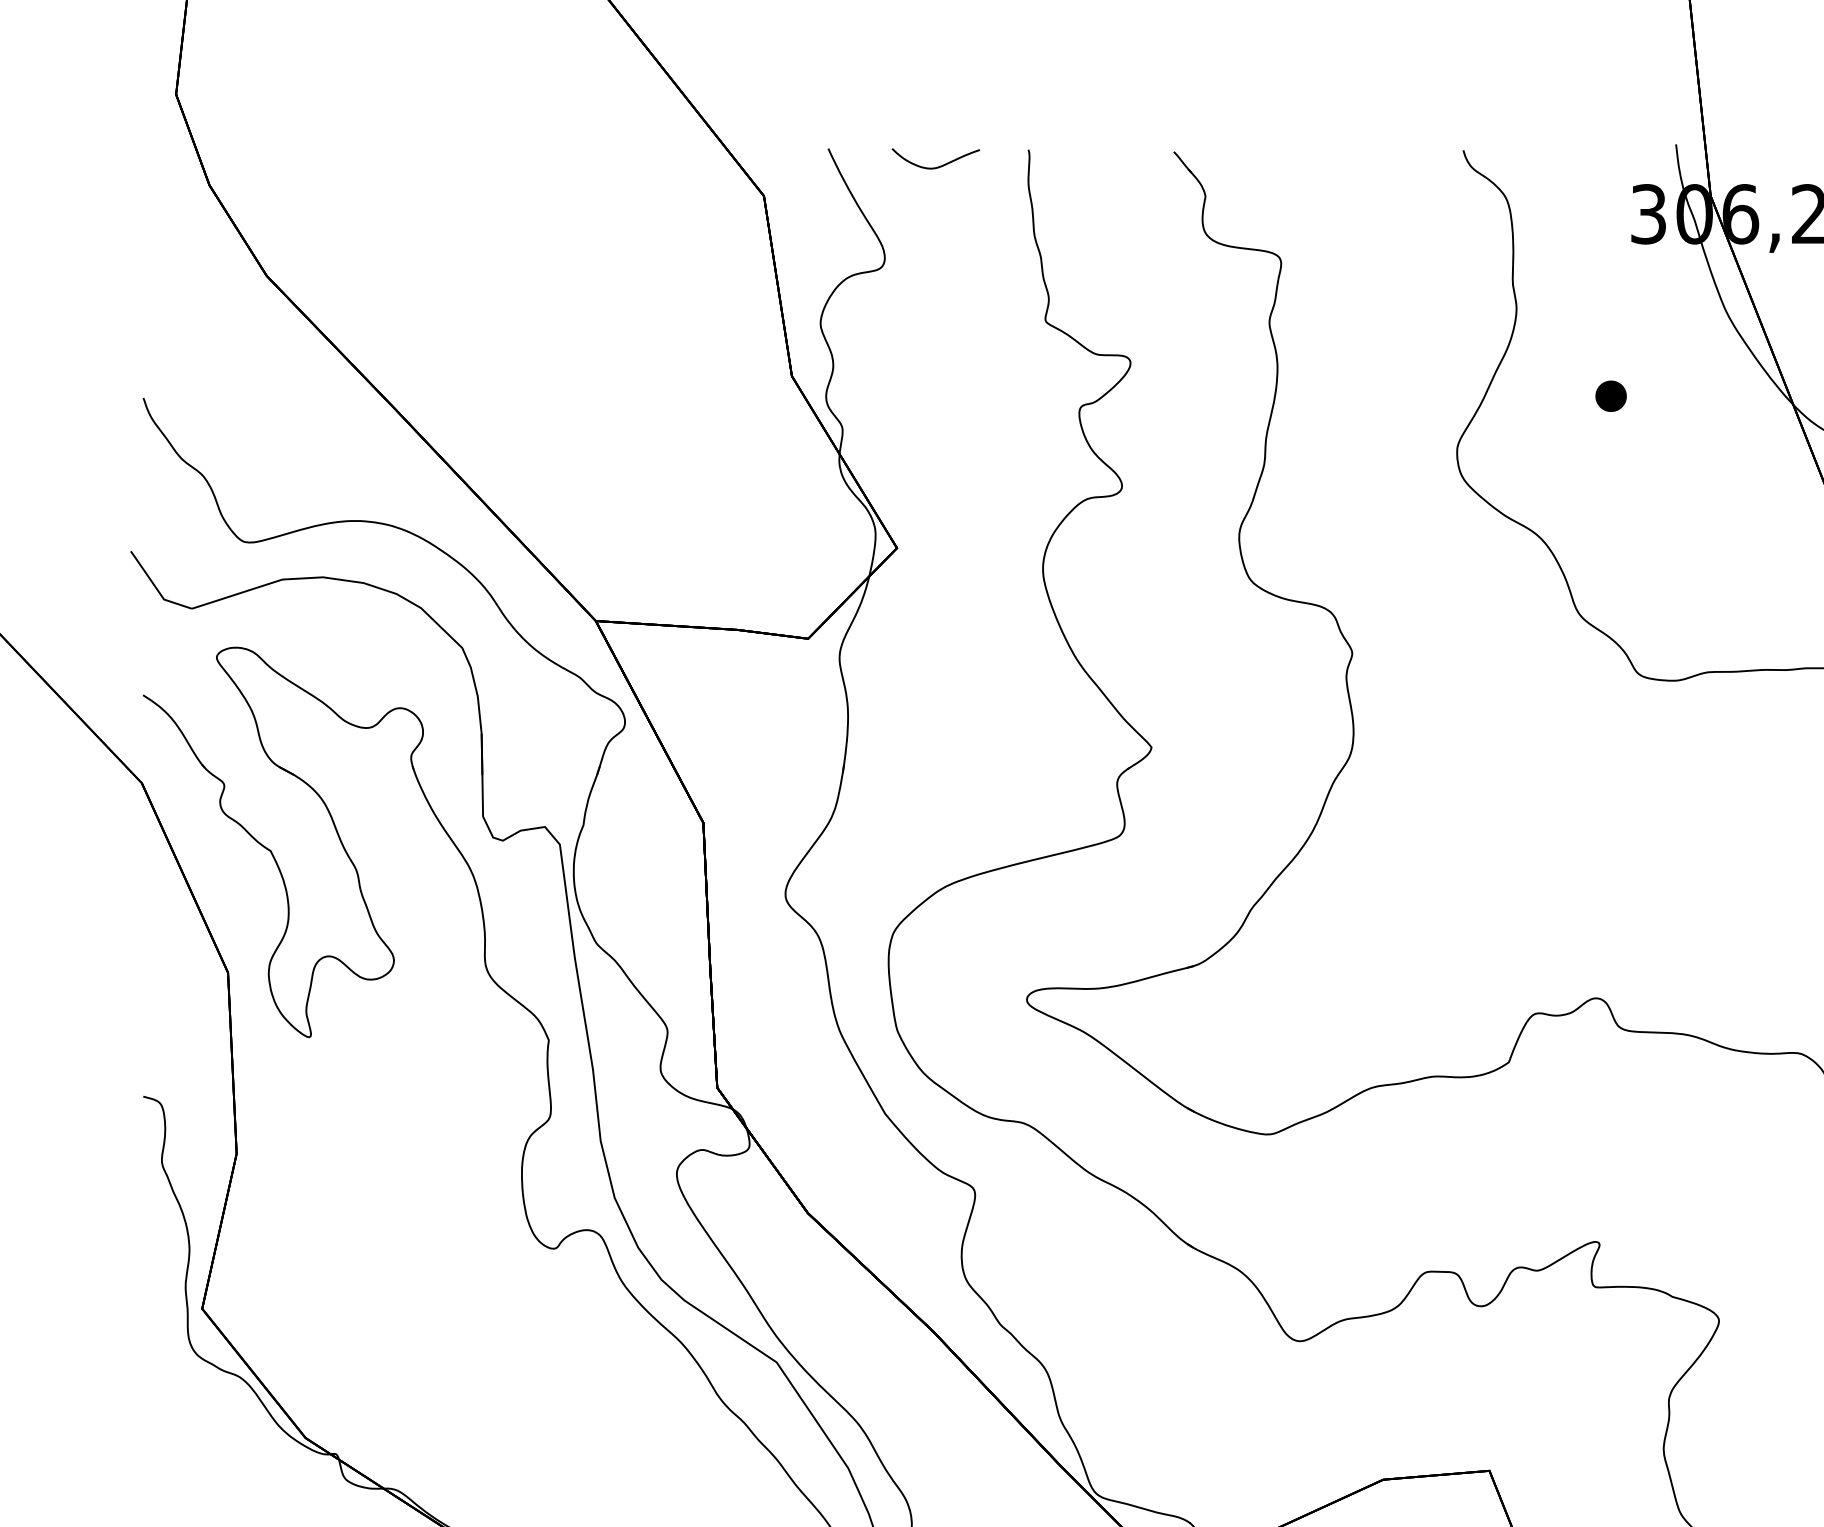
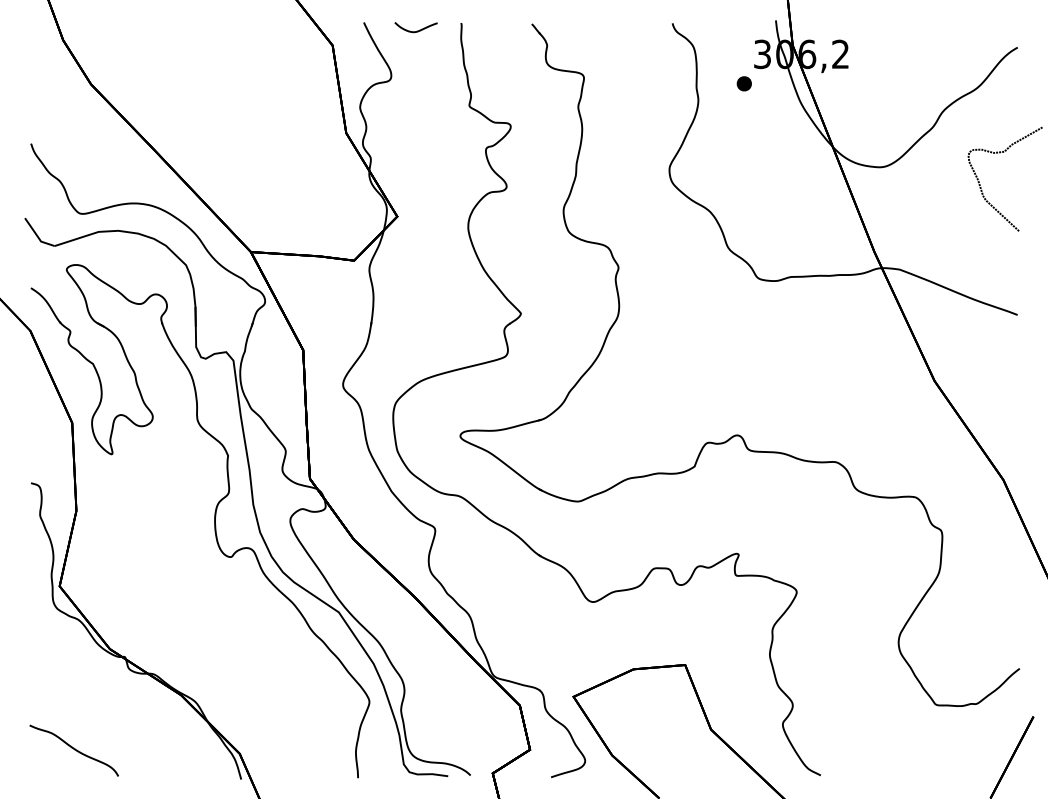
part: (1609, 395) -> (743, 83), moved

